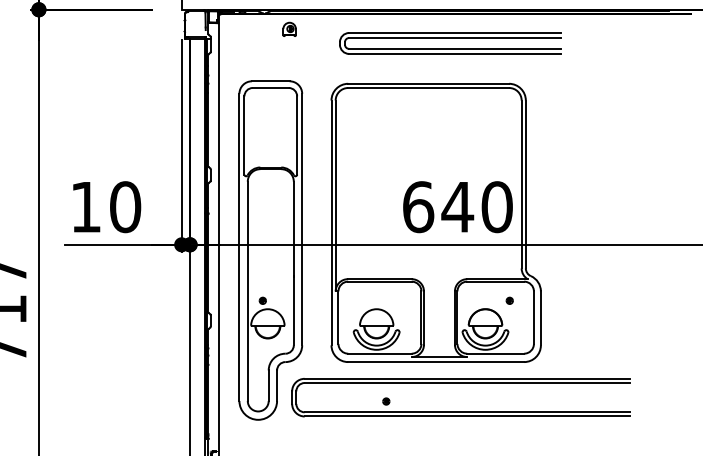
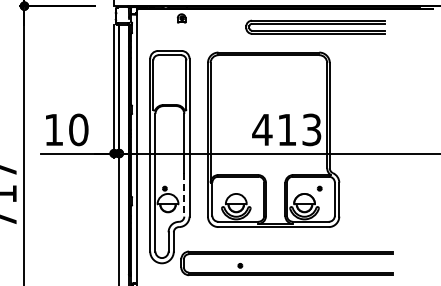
part: (450, 42) -> (315, 26), moved
text: (456, 206) -> (286, 129), 640 -> 413
line: (294, 310) -> (184, 194), solid -> dashed
part: (459, 383) -> (286, 254), moved

